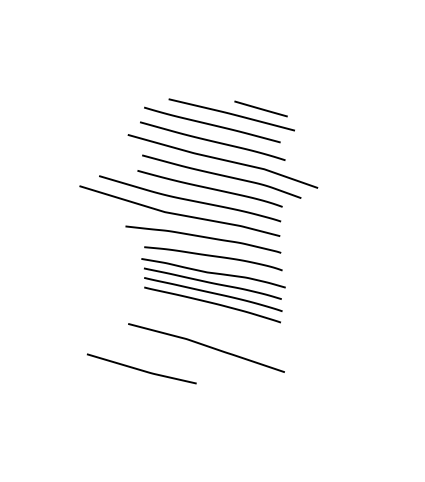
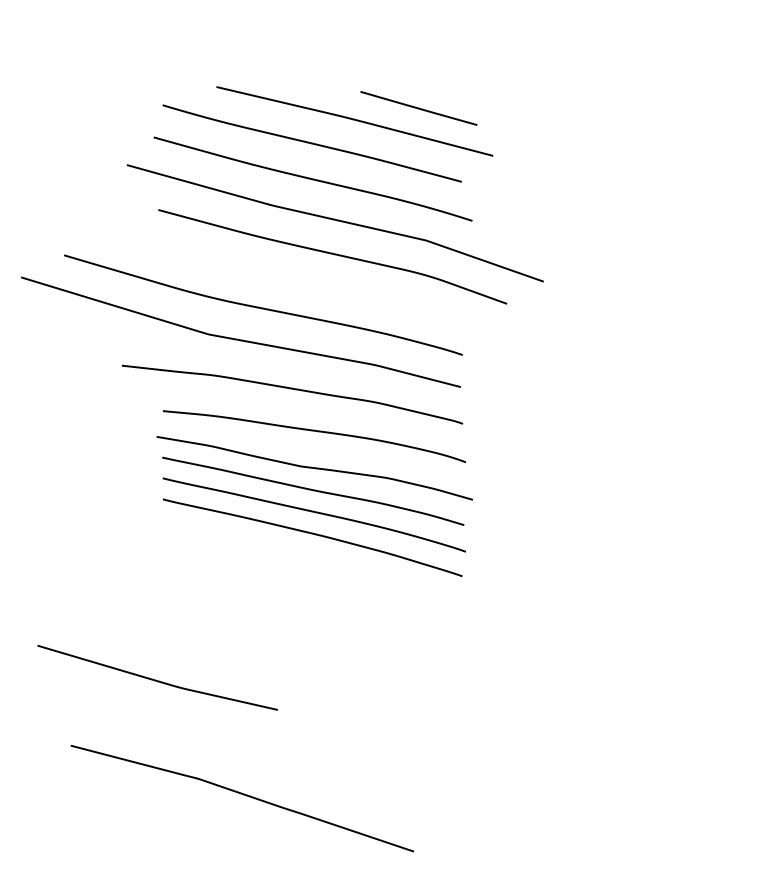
curve: (209, 188) -> (305, 282), removed
curve: (206, 346) -> (242, 795), moved

